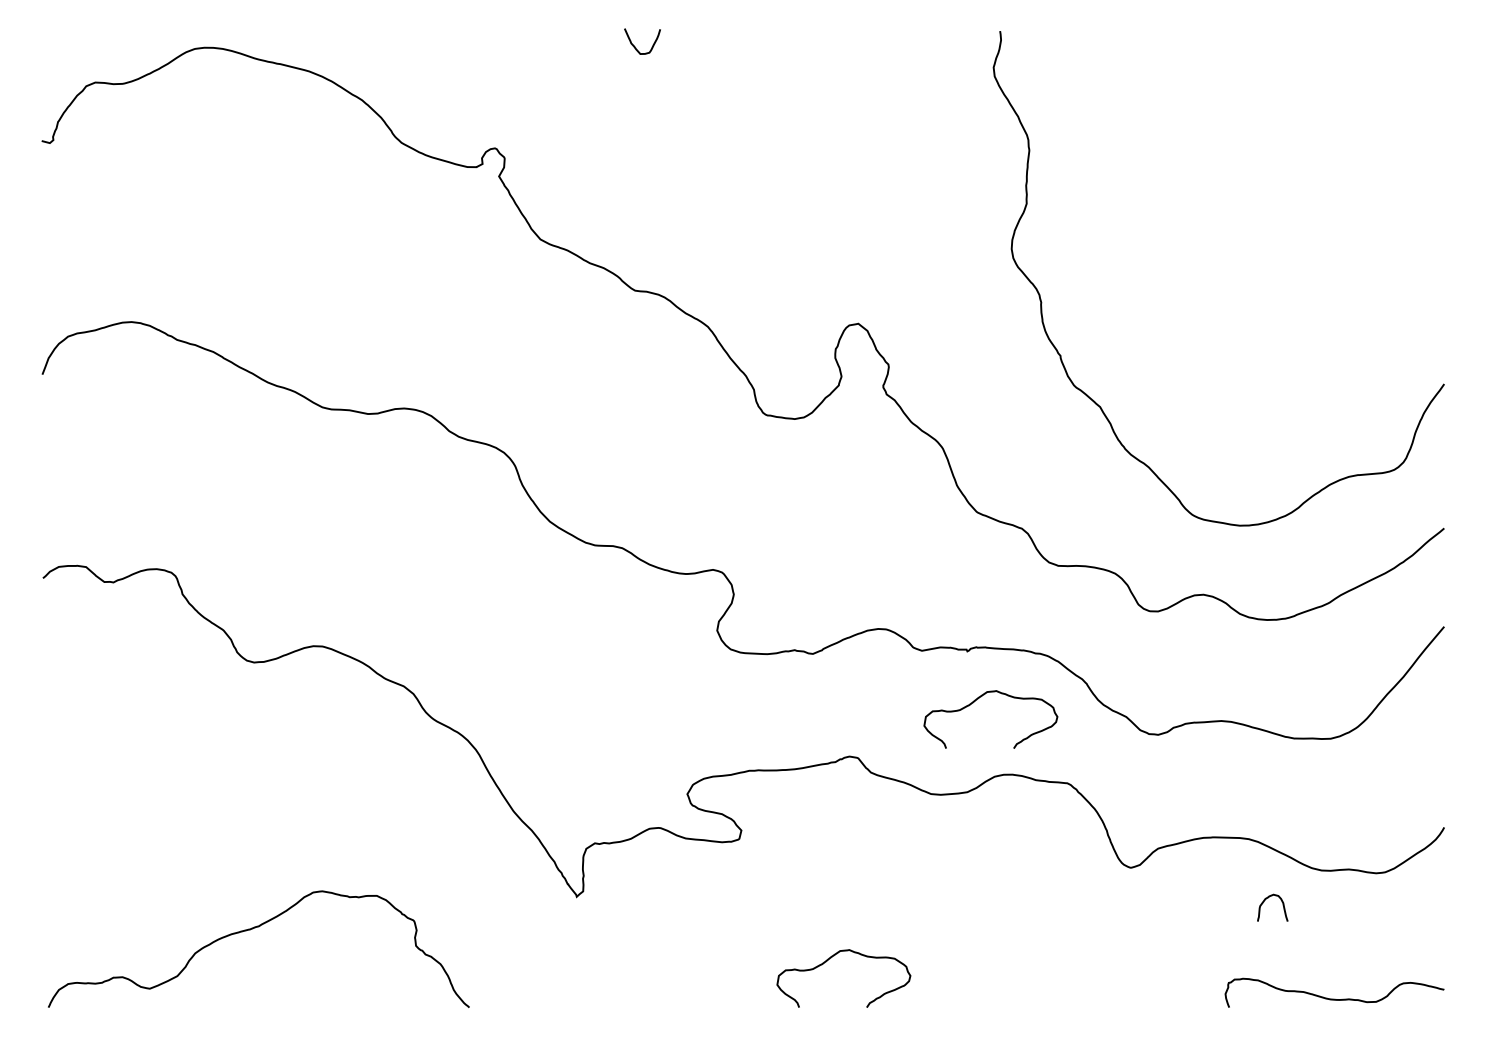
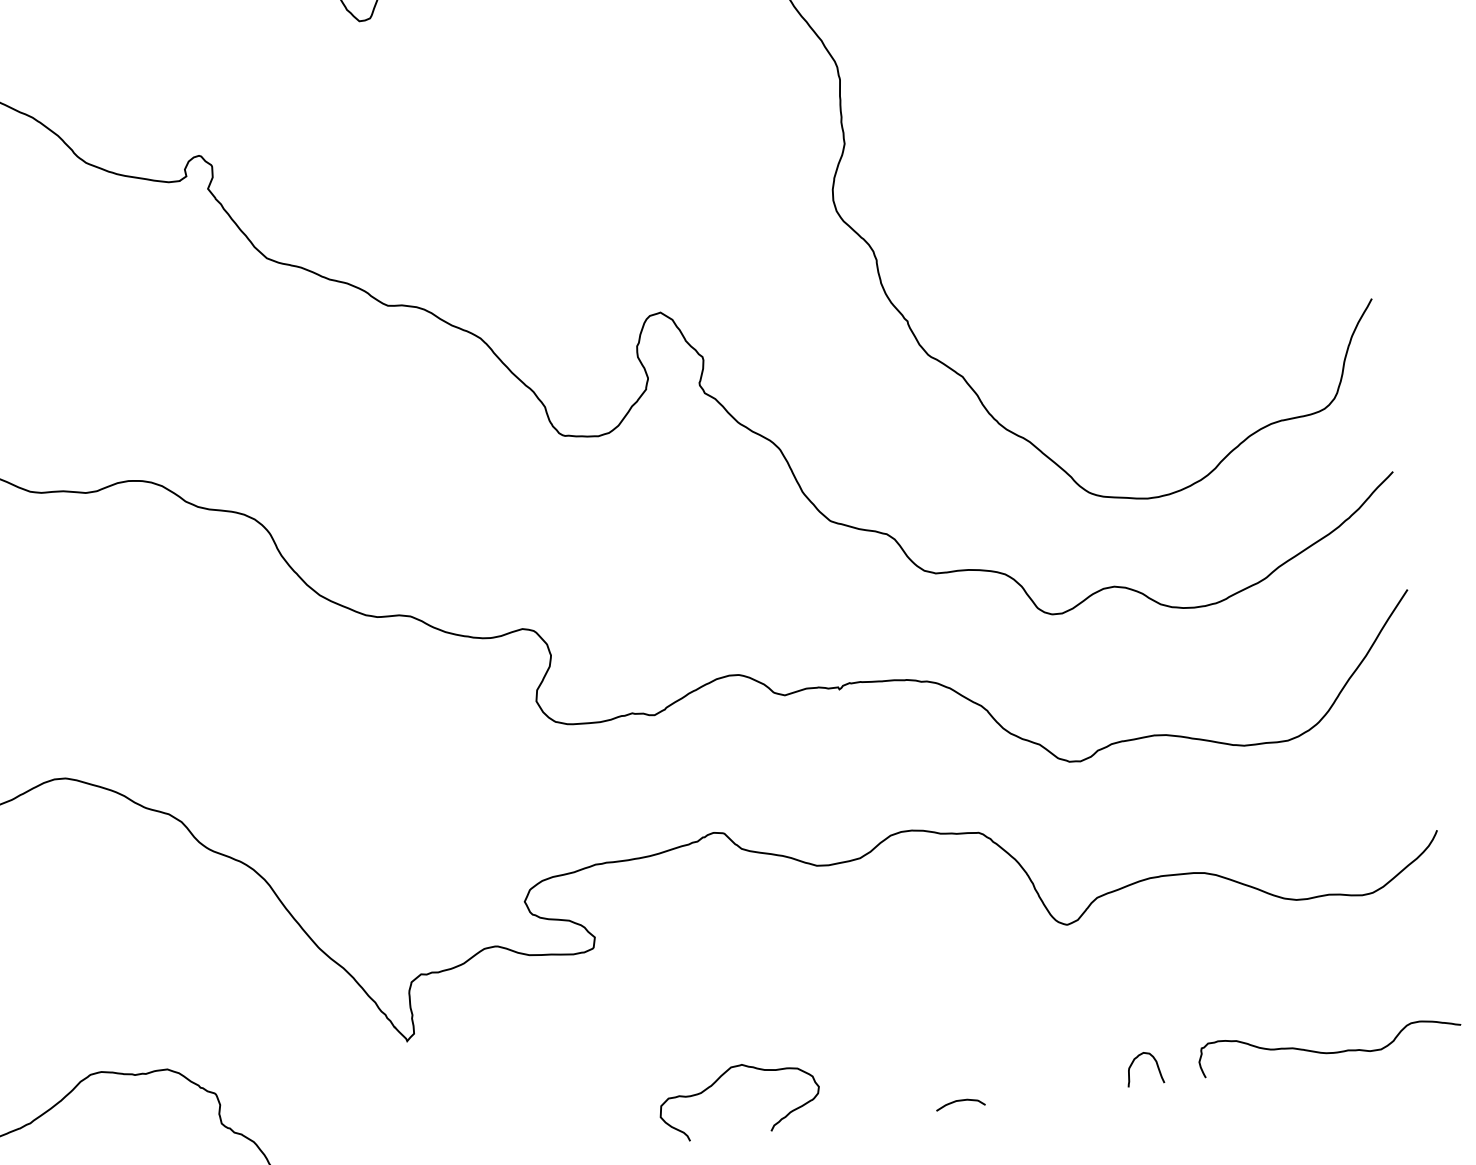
curve: (978, 699) -> (859, 745), removed
curve: (1264, 902) -> (1133, 1063), moved
curve: (1024, 1002) -> (959, 1101), added

